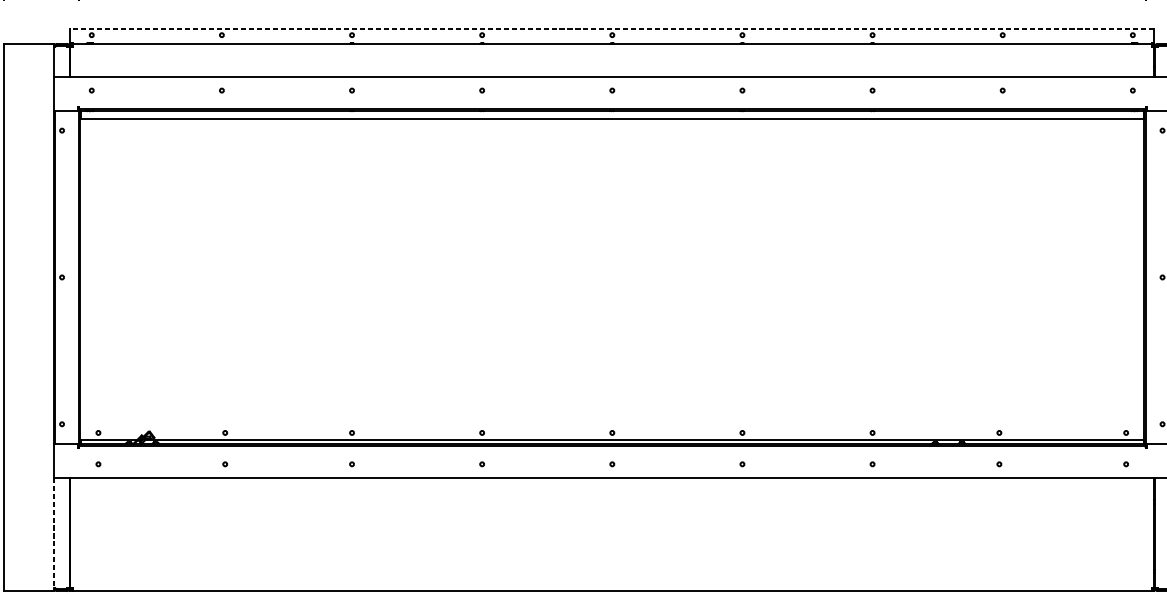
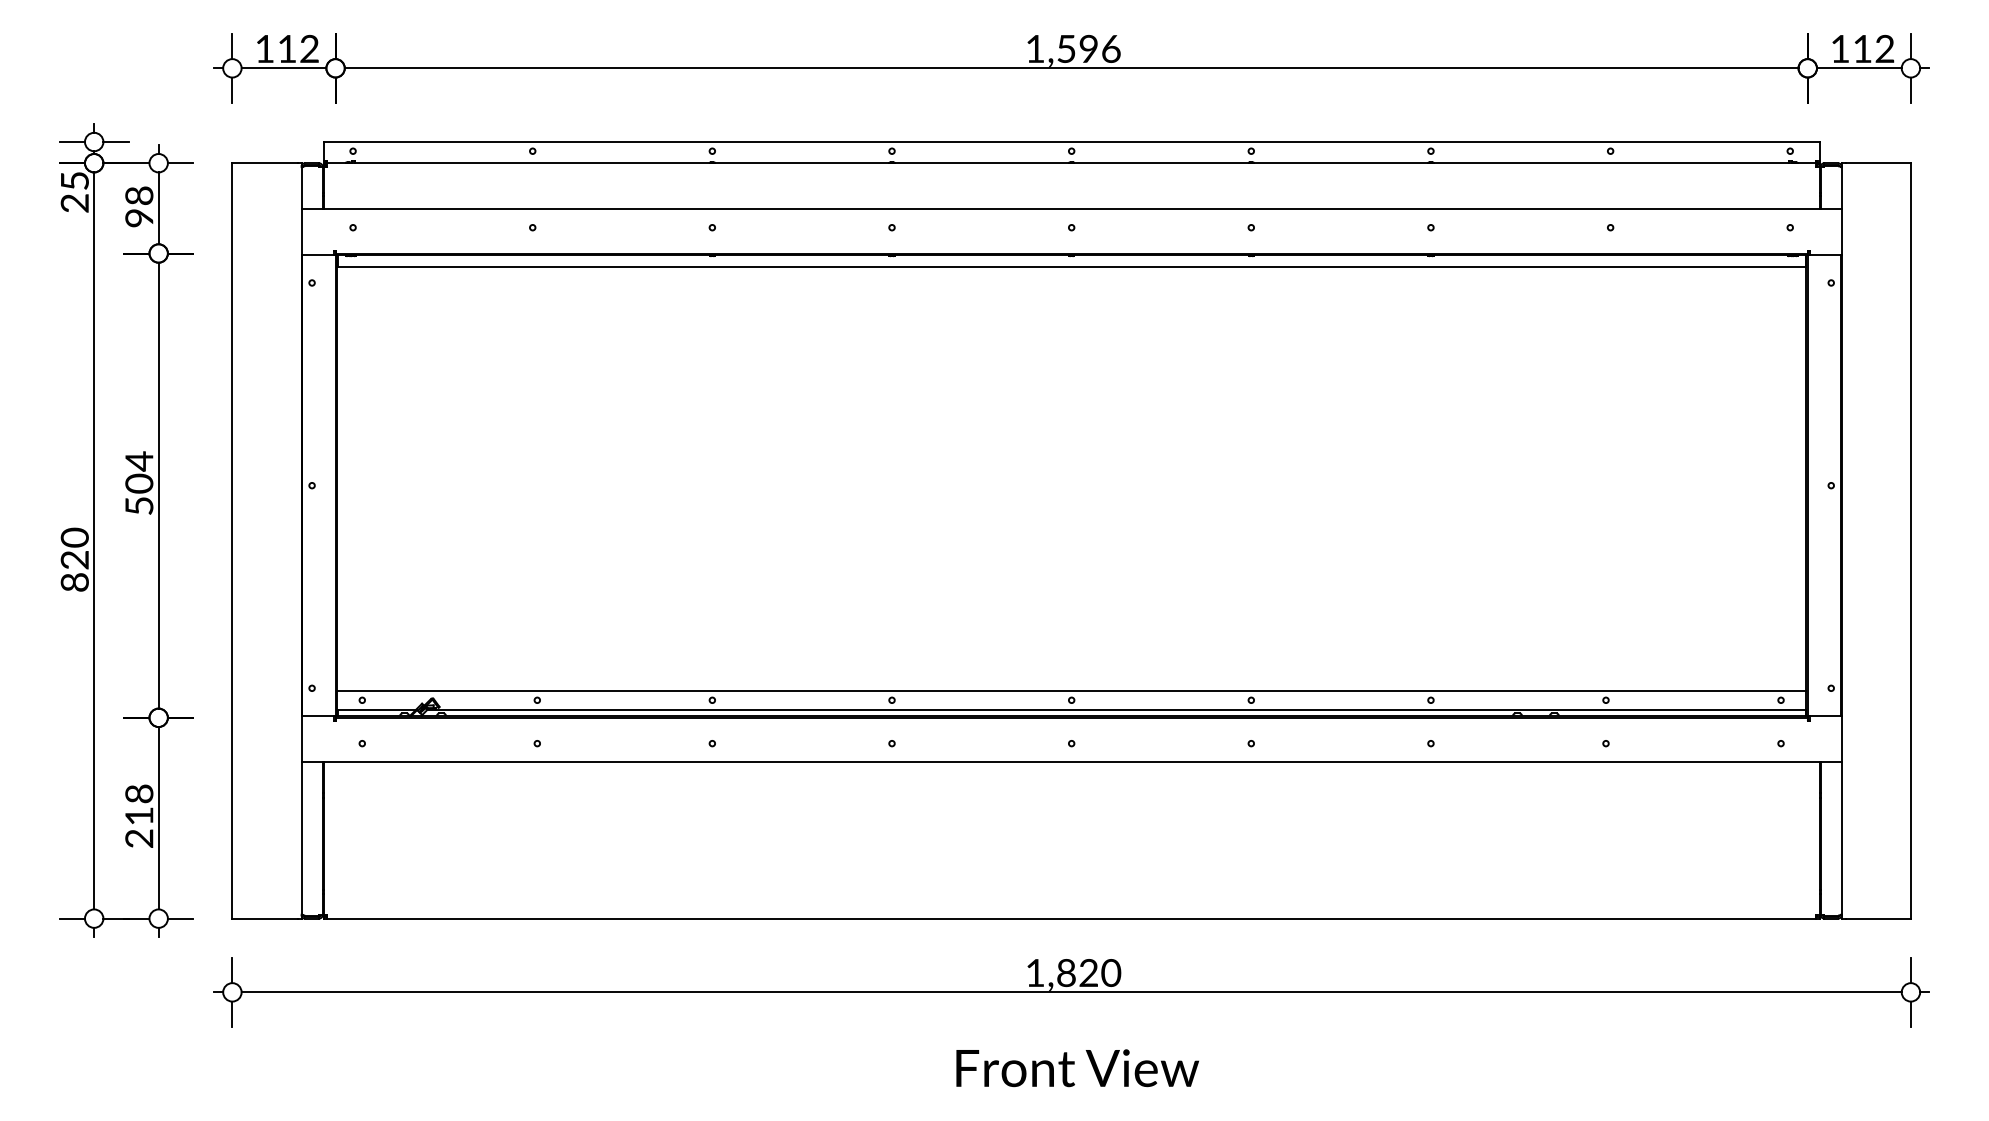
line: (612, 28) -> (1071, 142), dashed -> solid
line: (612, 426) -> (1071, 691), added
line: (54, 534) -> (301, 840), dashed -> solid

